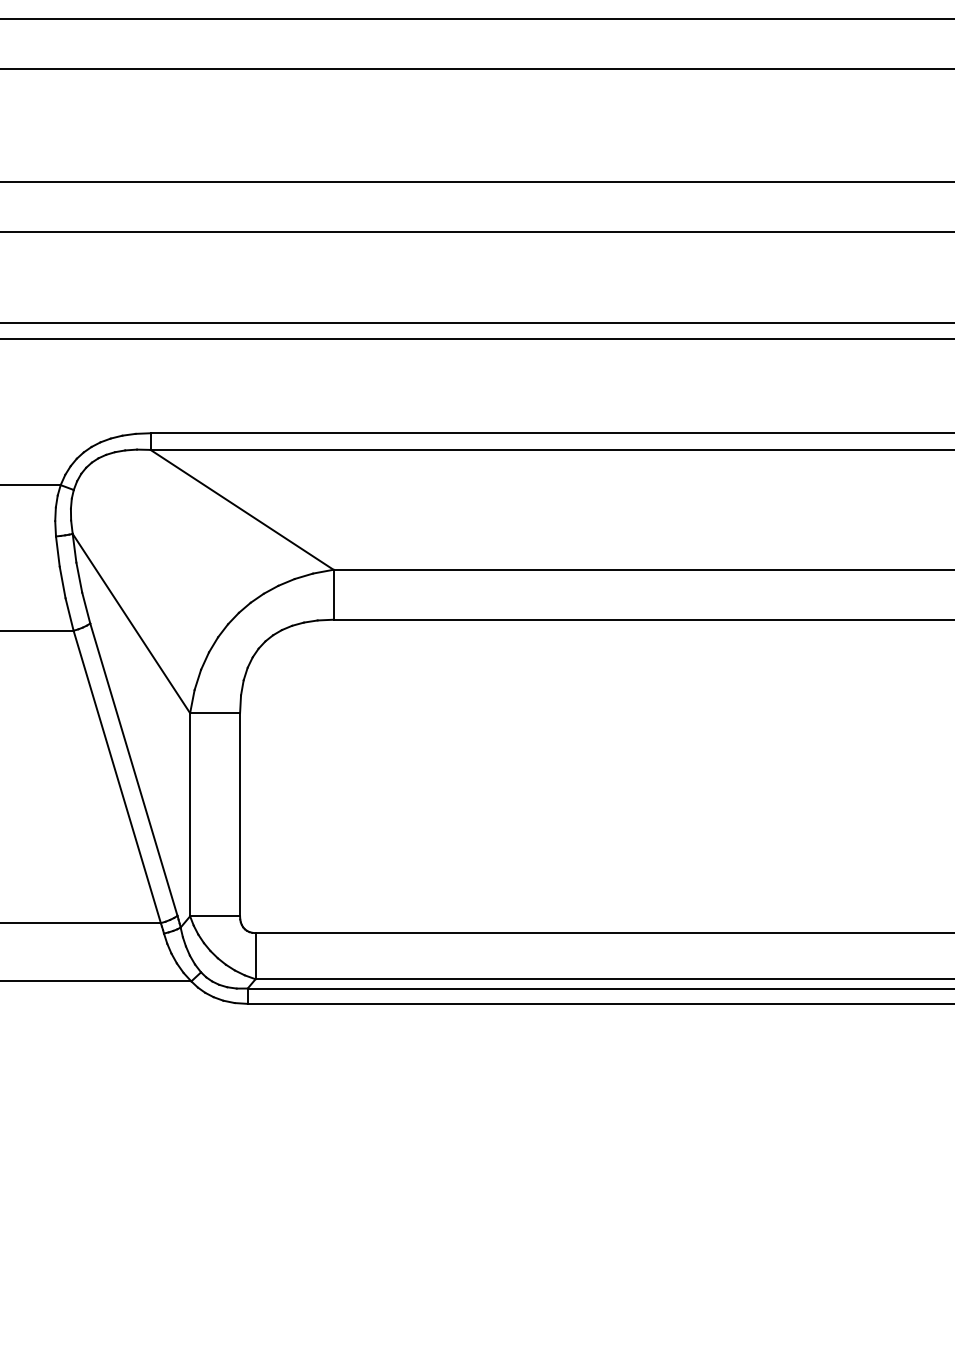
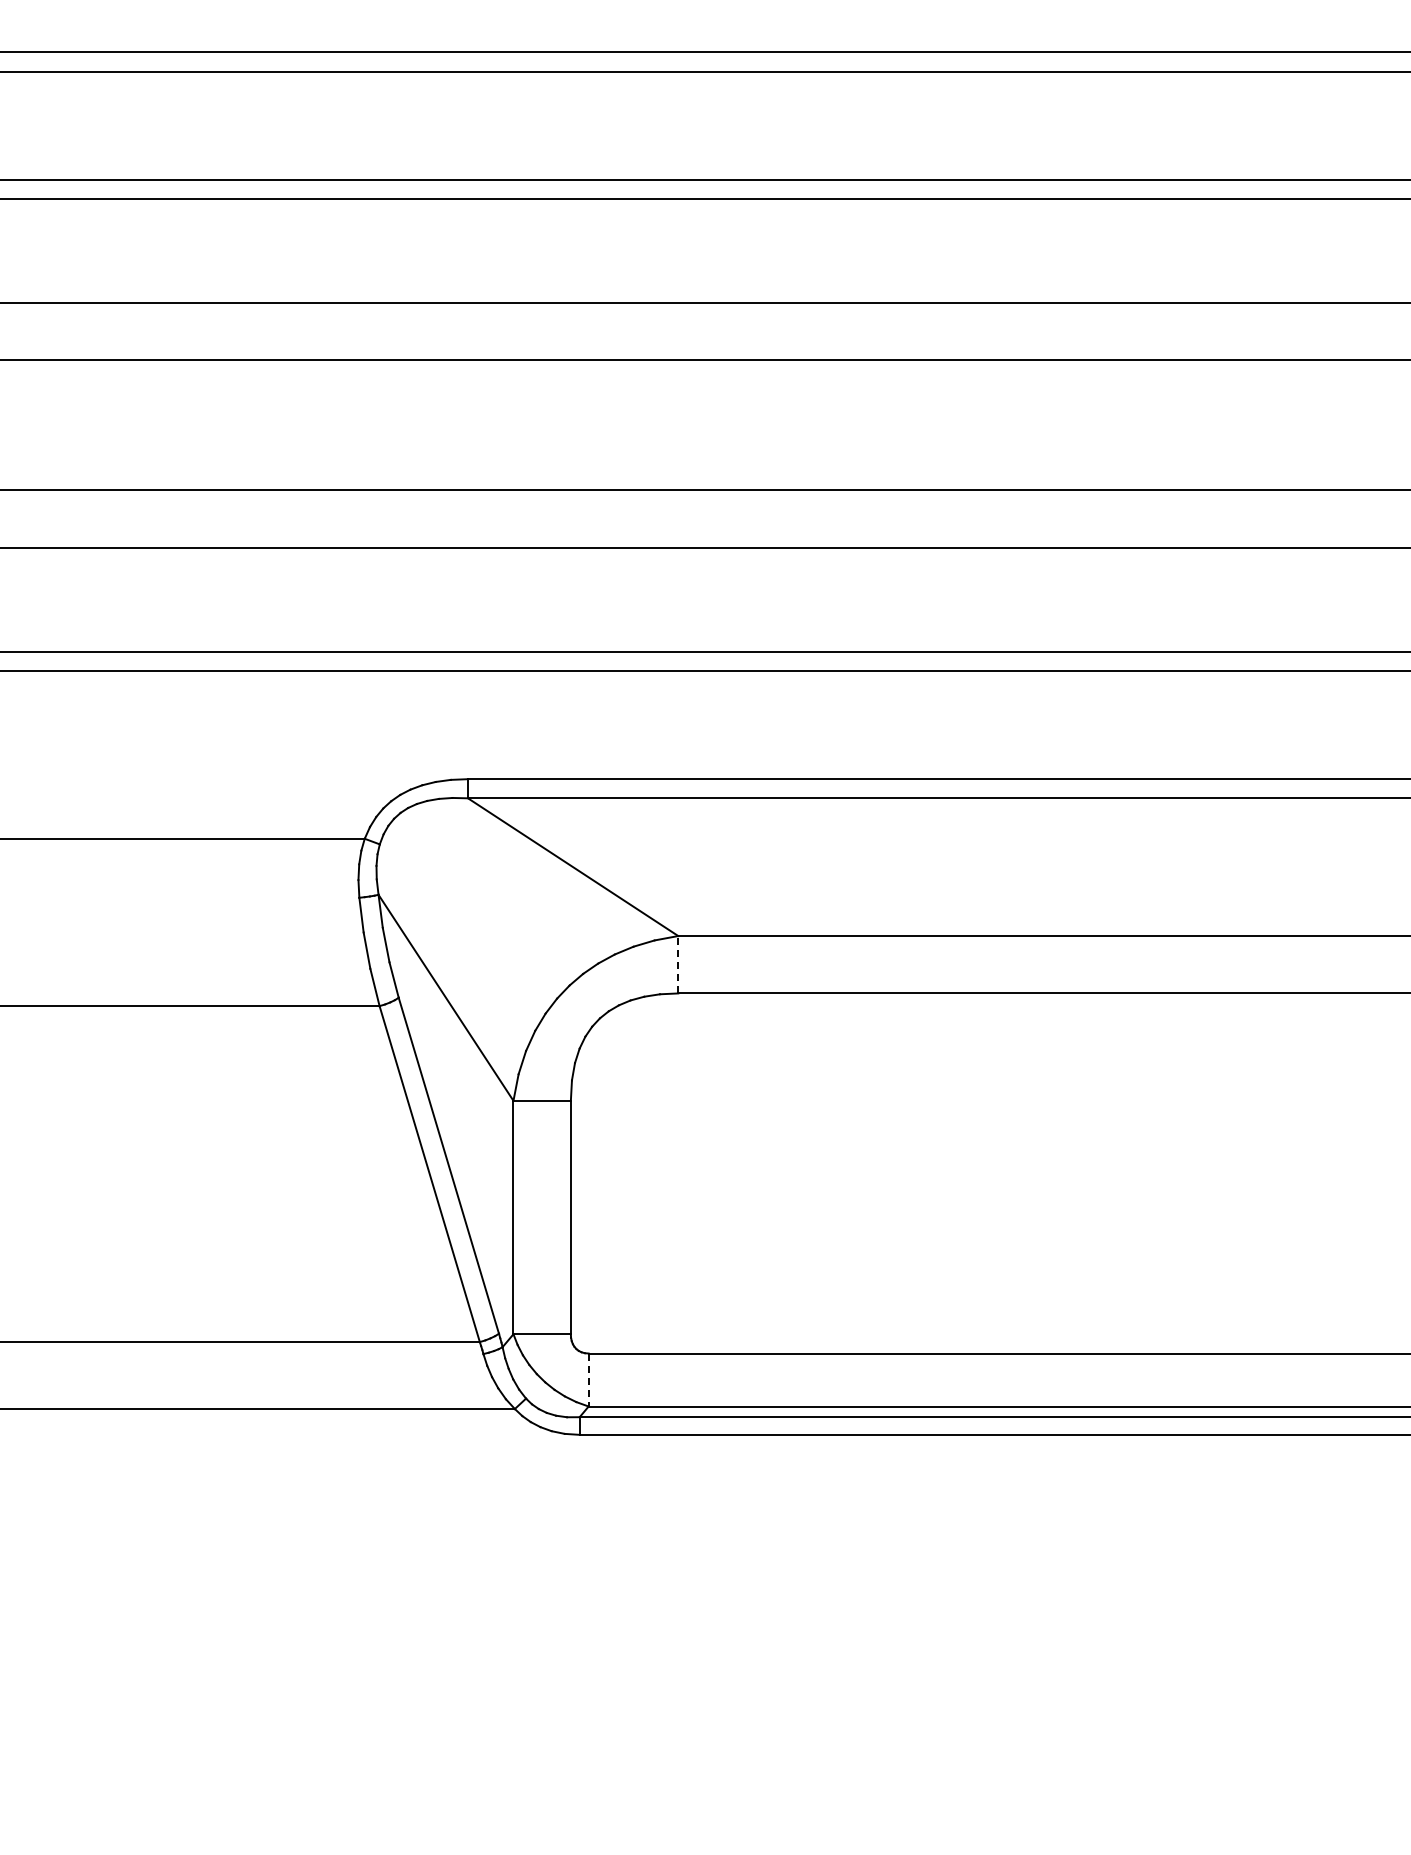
line: (333, 594) -> (678, 964), solid -> dashed
line: (255, 956) -> (588, 1380), solid -> dashed

